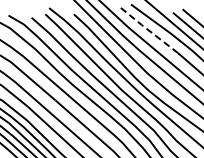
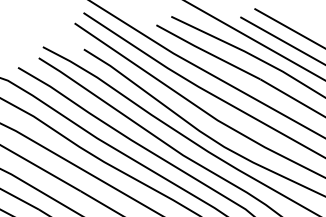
line: (148, 30) -> (206, 52), dashed -> solid

